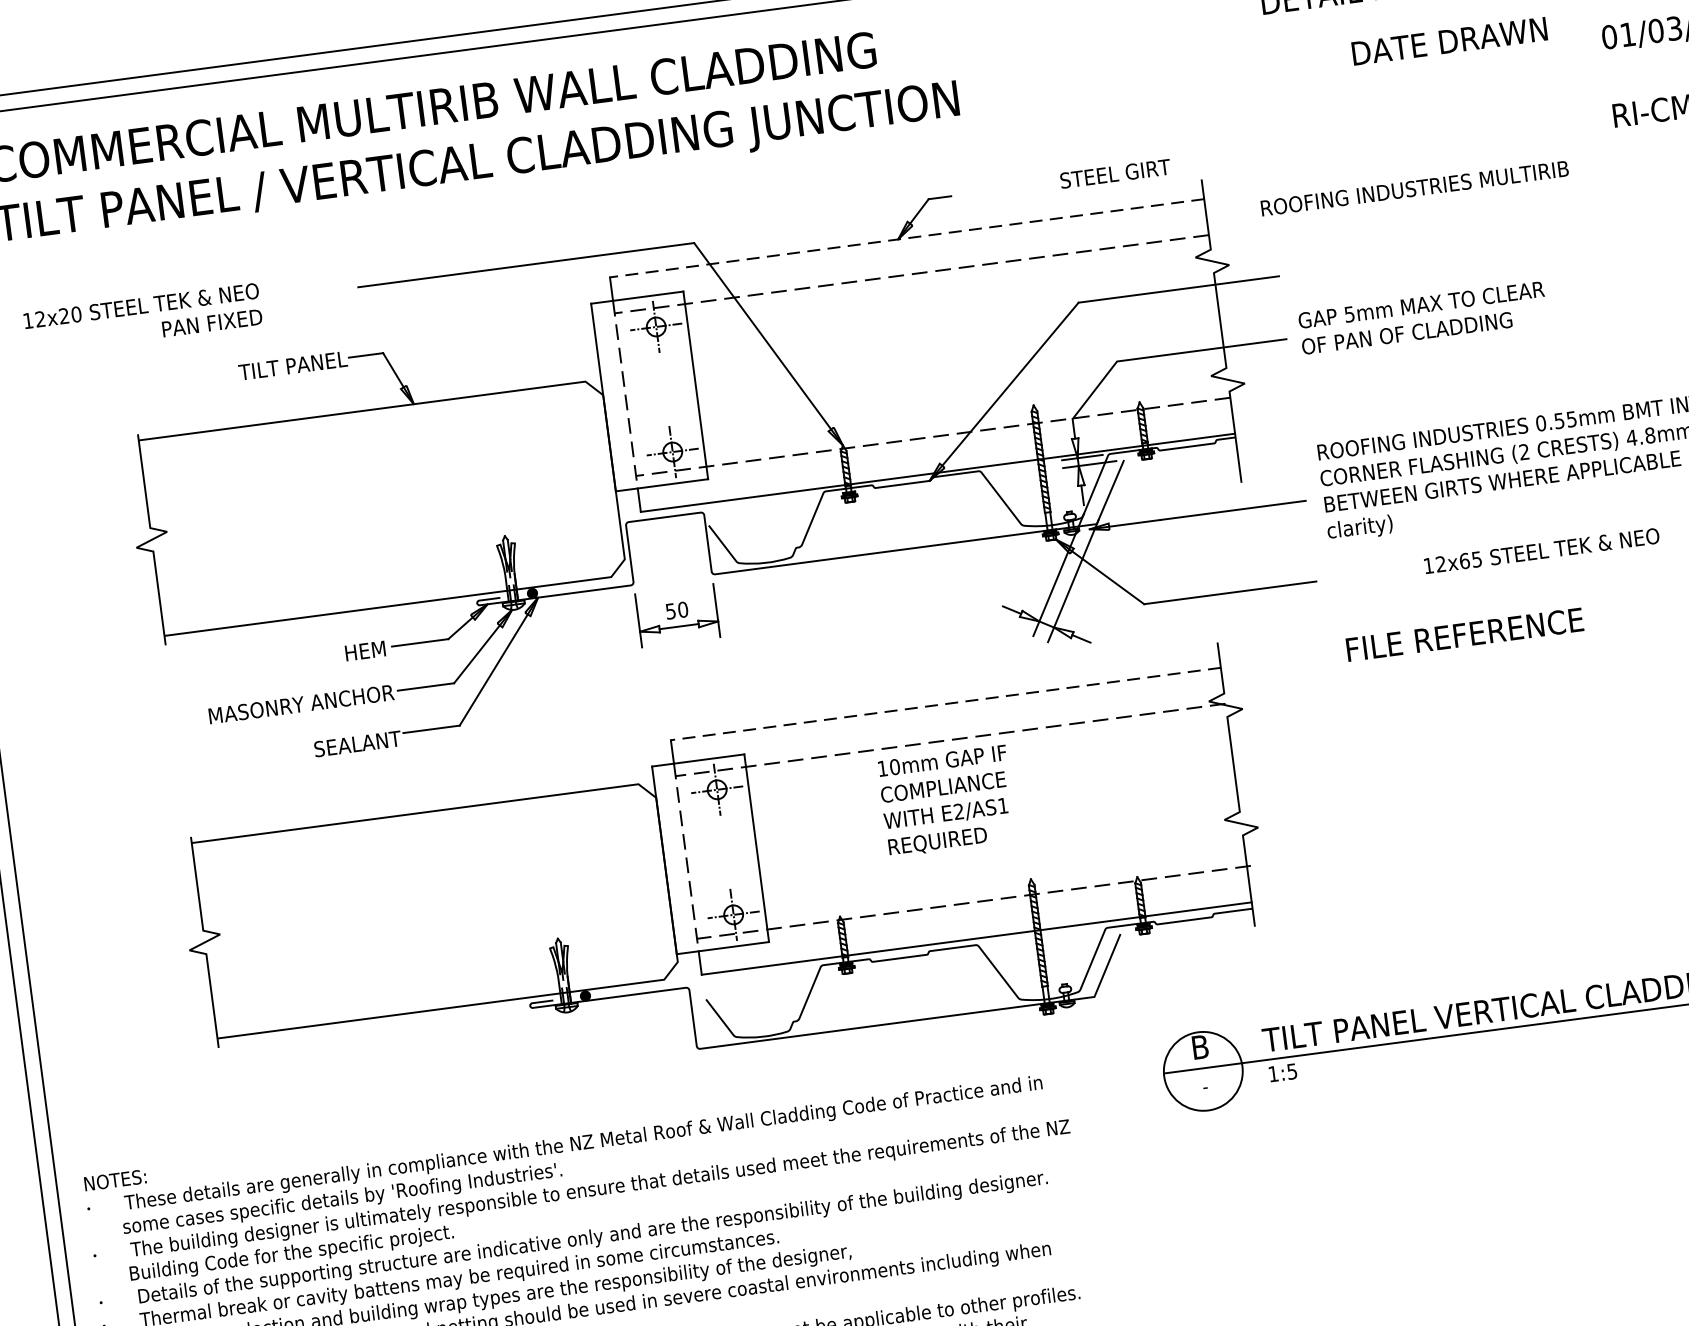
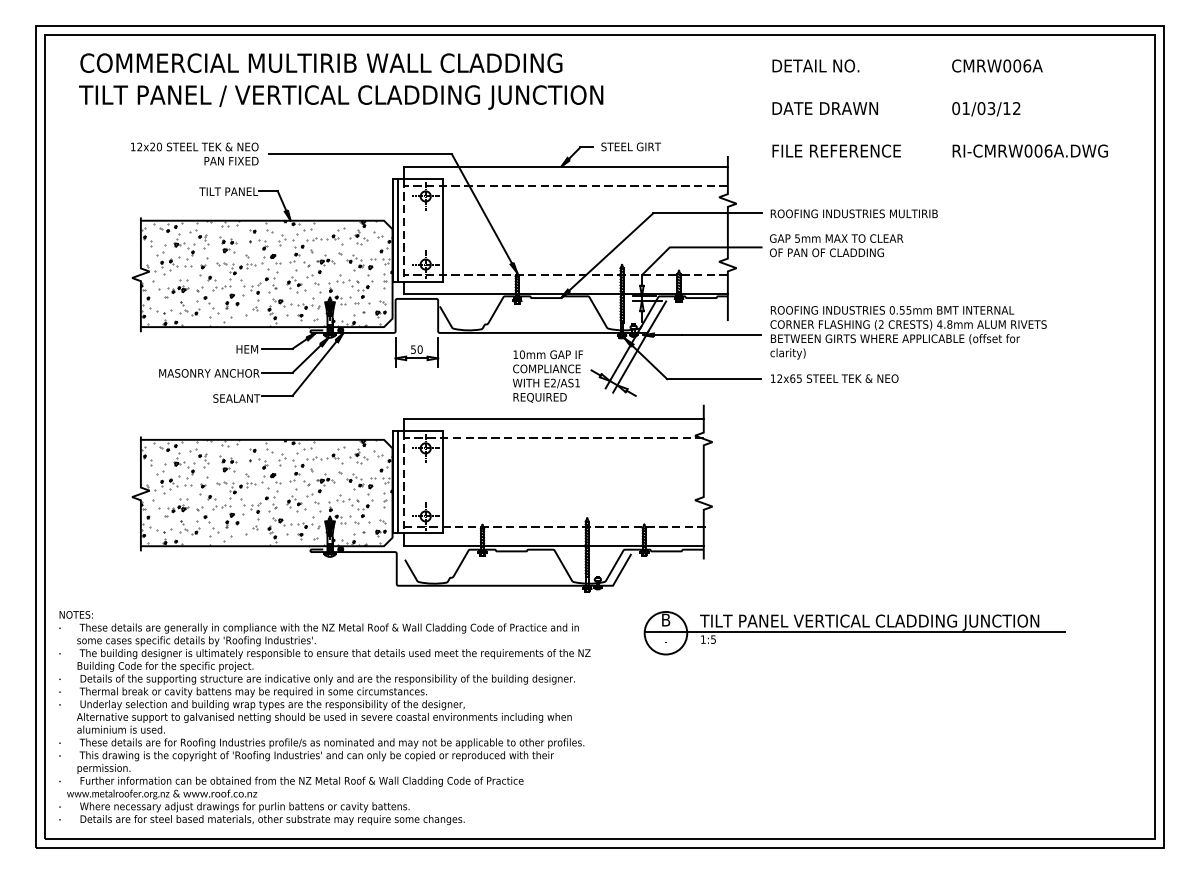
text: (1448, 41) -> (824, 108), moved
text: (1114, 173) -> (630, 146), moved
text: (1413, 188) -> (853, 213), moved
line: (907, 237) -> (566, 166), dashed -> solid
text: (142, 318) -> (194, 153), moved
line: (612, 396) -> (397, 230), added
hatch: (382, 507) -> (266, 273), added
text: (1541, 550) -> (834, 378), moved
text: (1464, 633) -> (836, 150), moved
line: (946, 703) -> (554, 418), dashed -> solid
text: (946, 801) -> (547, 376), moved
line: (673, 859) -> (397, 482), added
hatch: (435, 909) -> (266, 492), added

